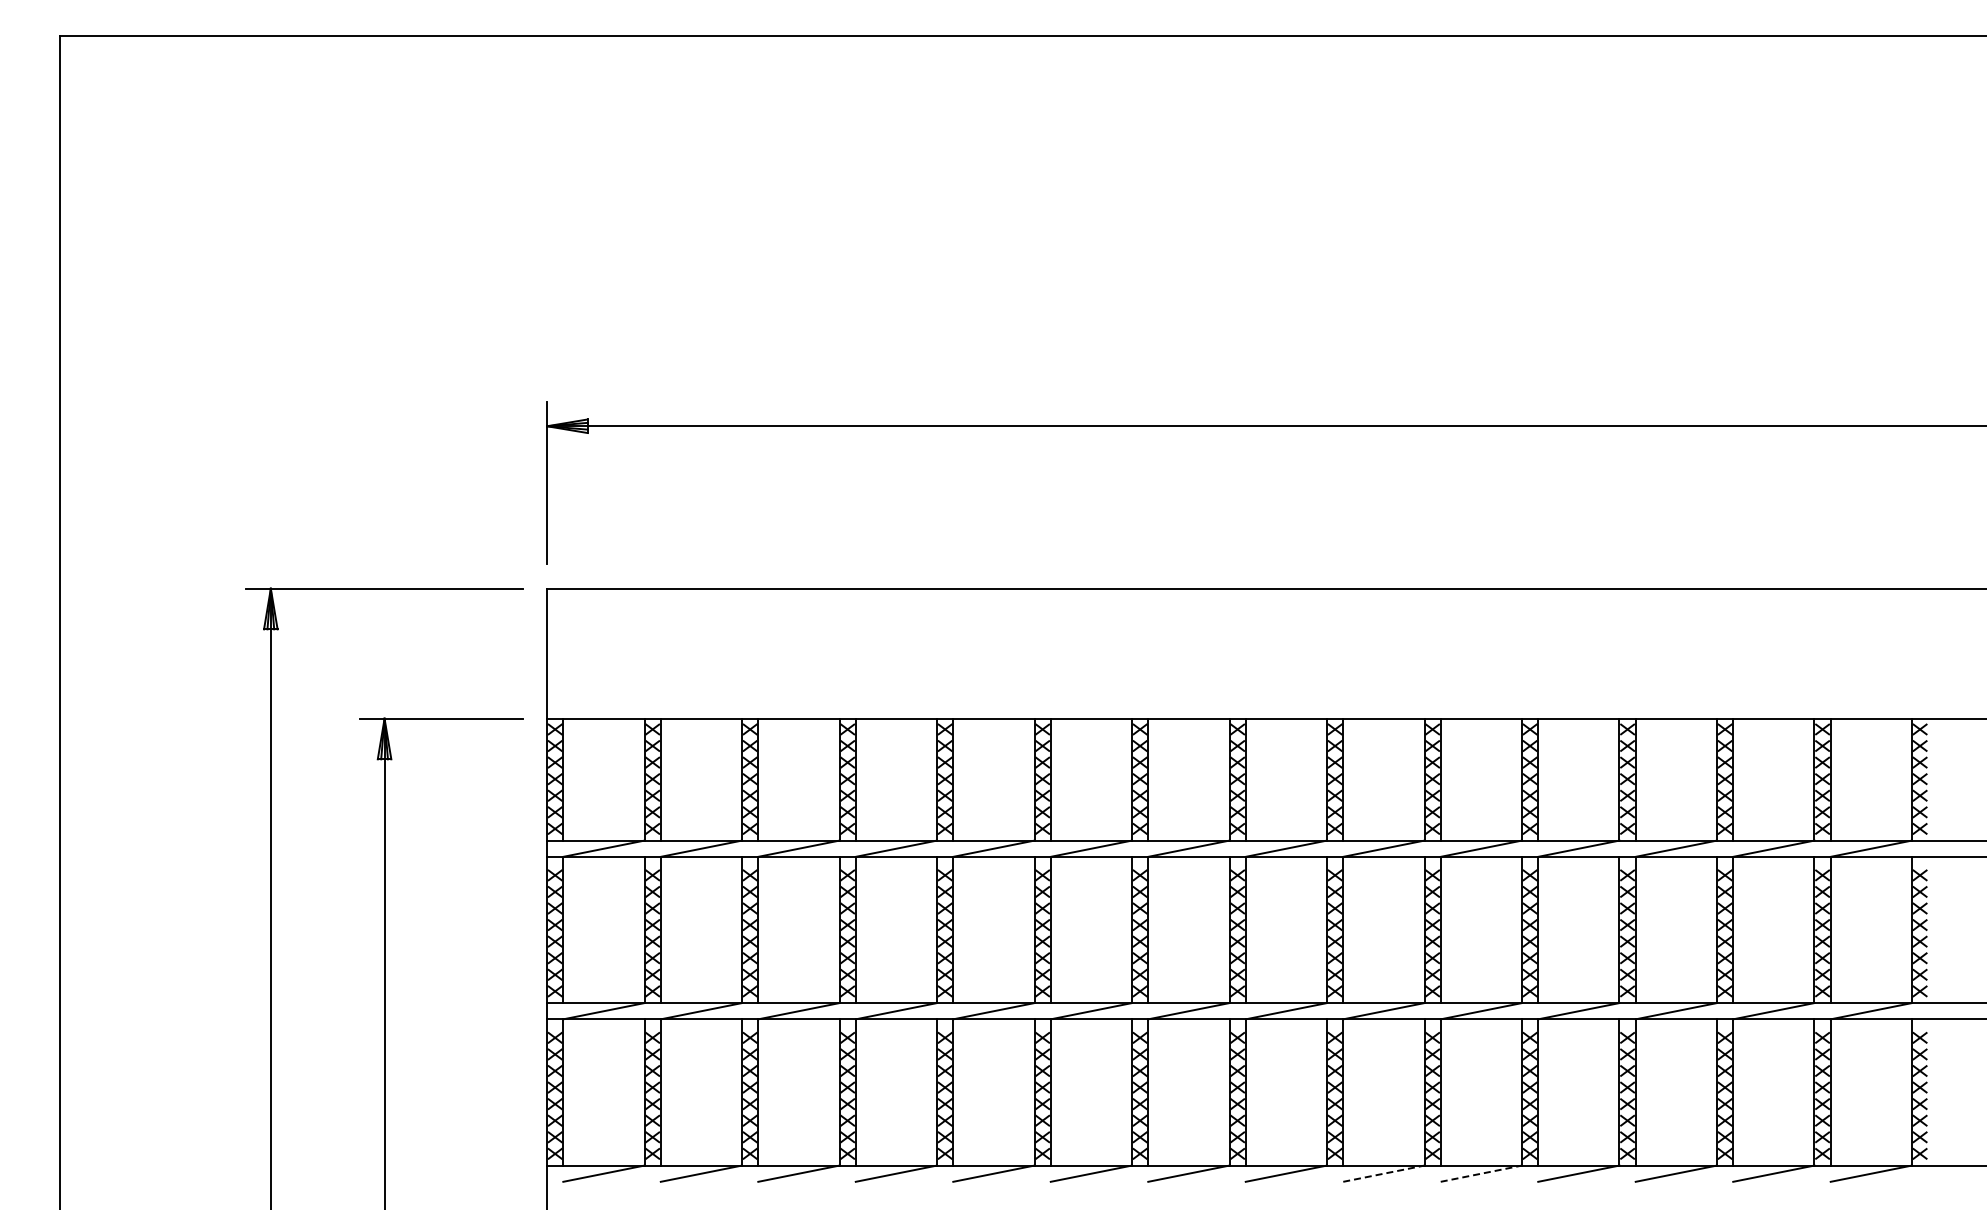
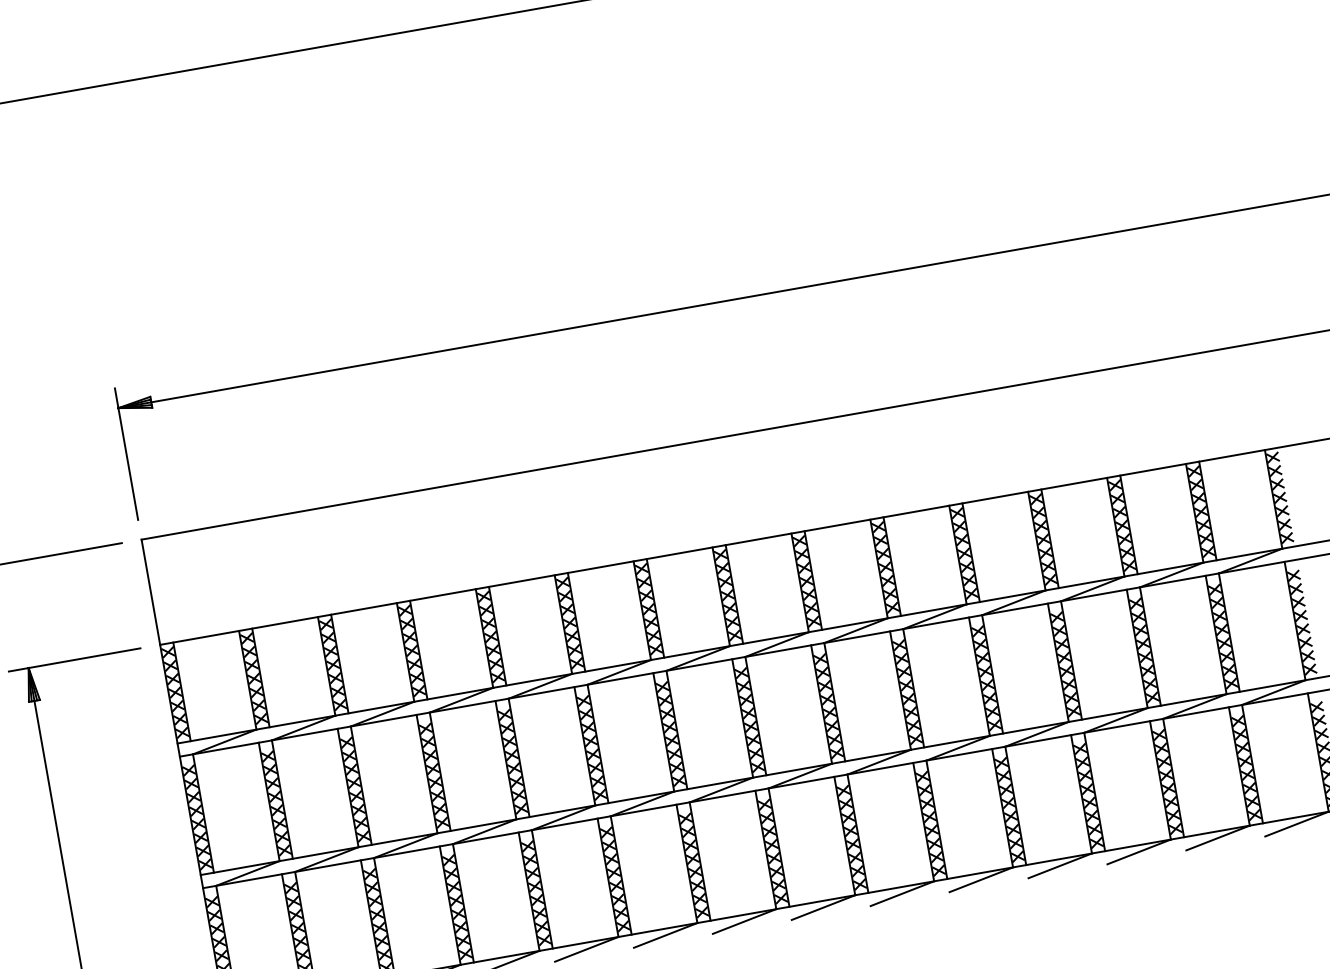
line: (1384, 1173) -> (902, 893), dashed -> solid
line: (1481, 1173) -> (981, 879), dashed -> solid

